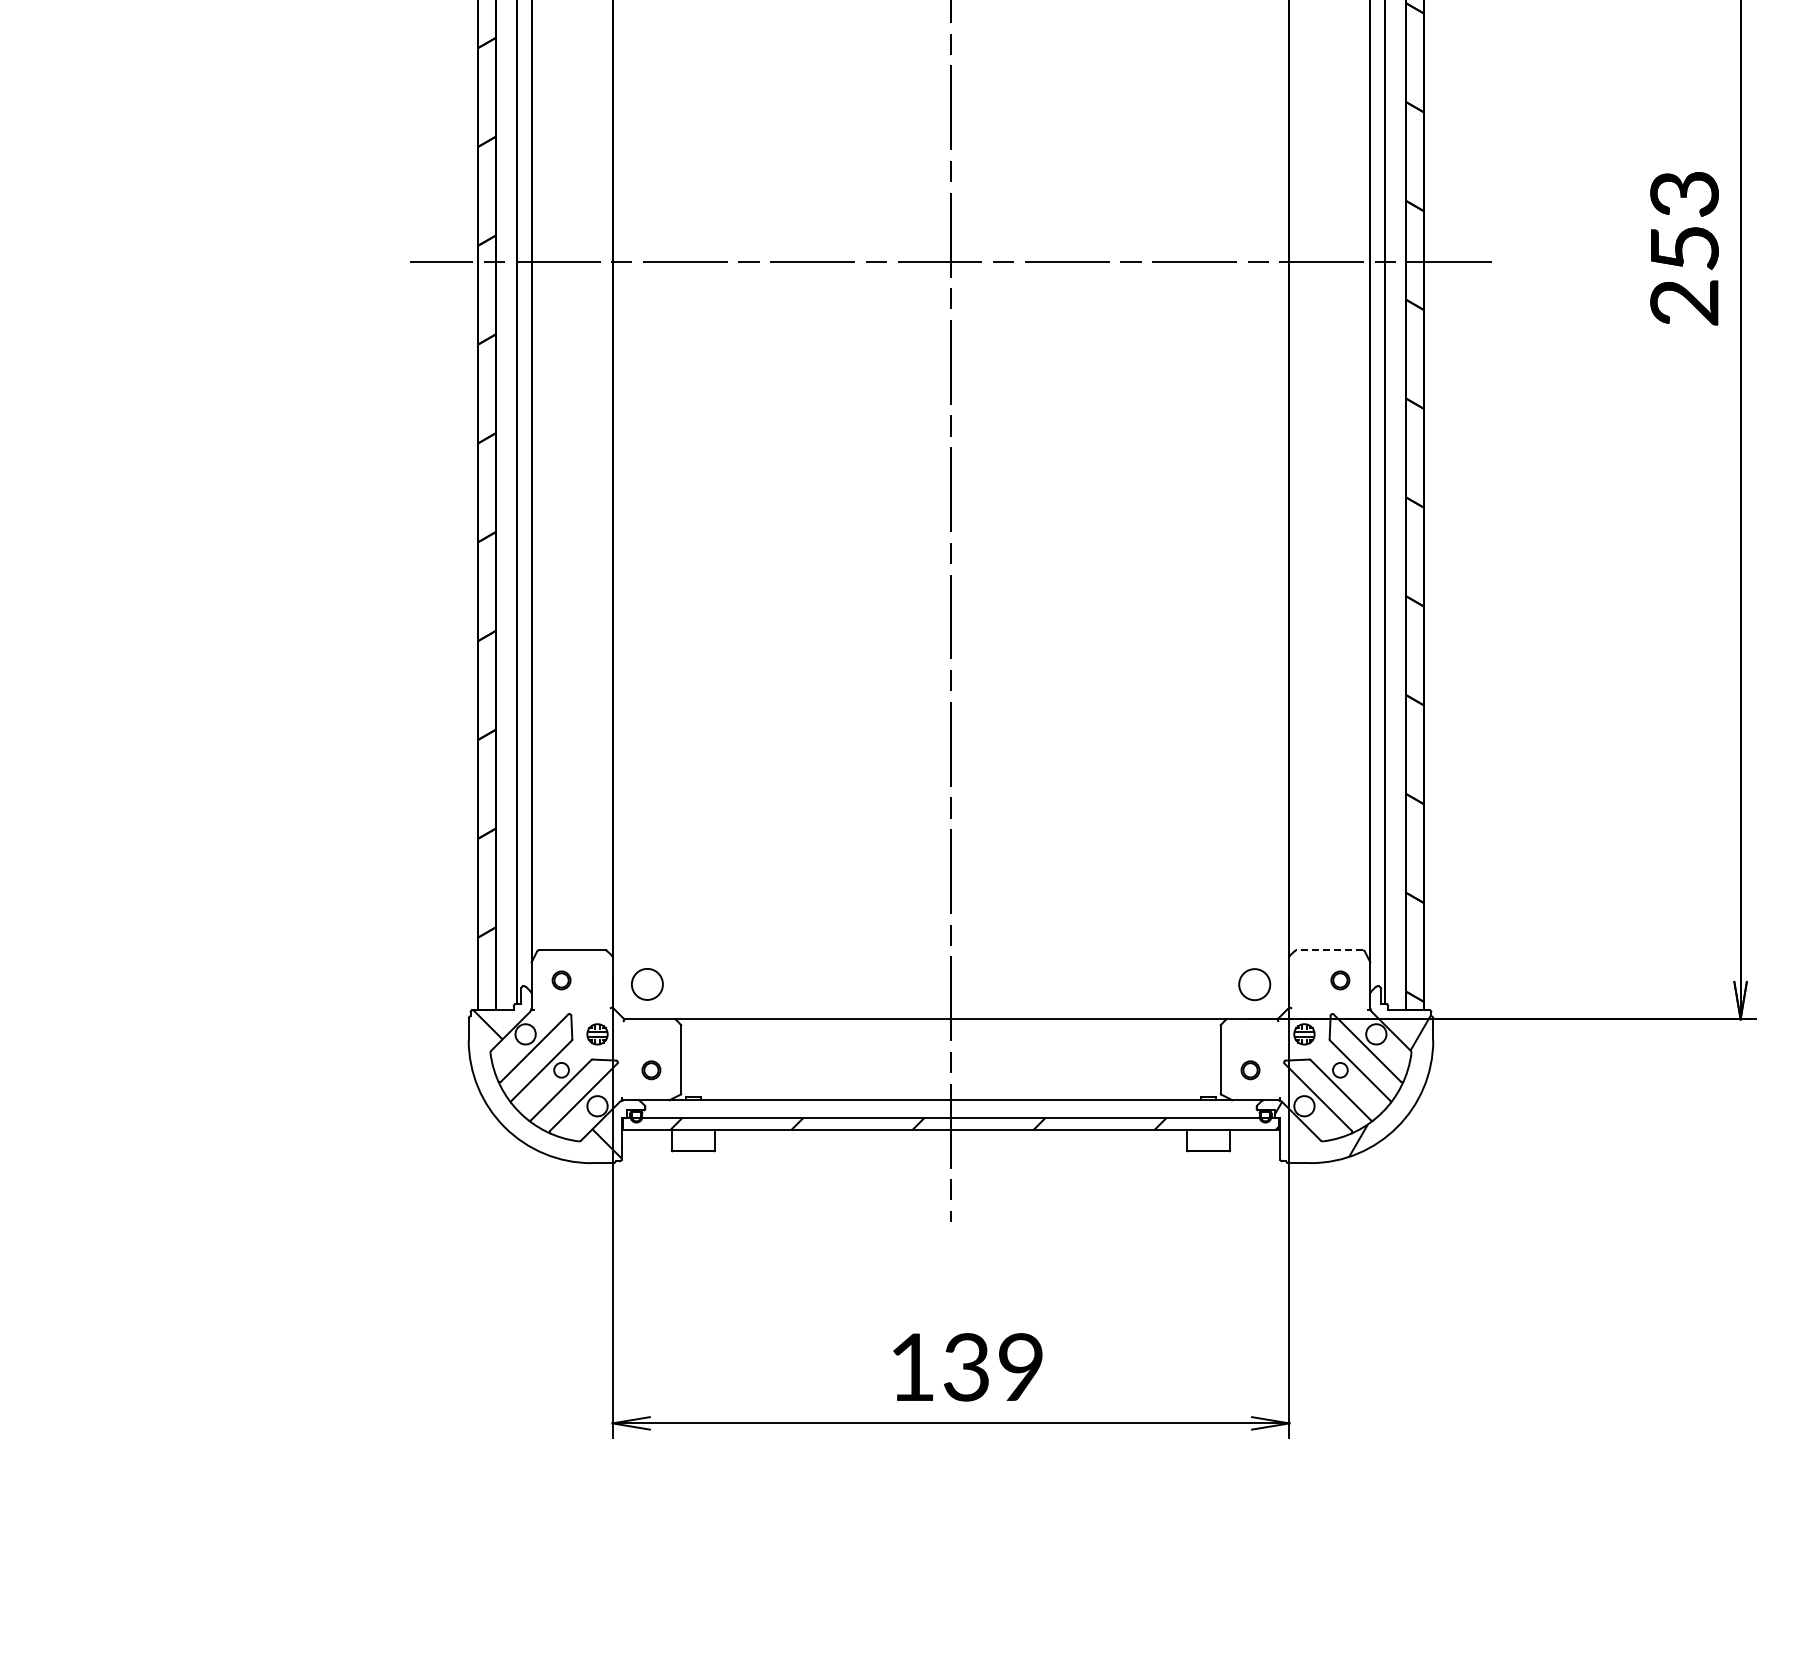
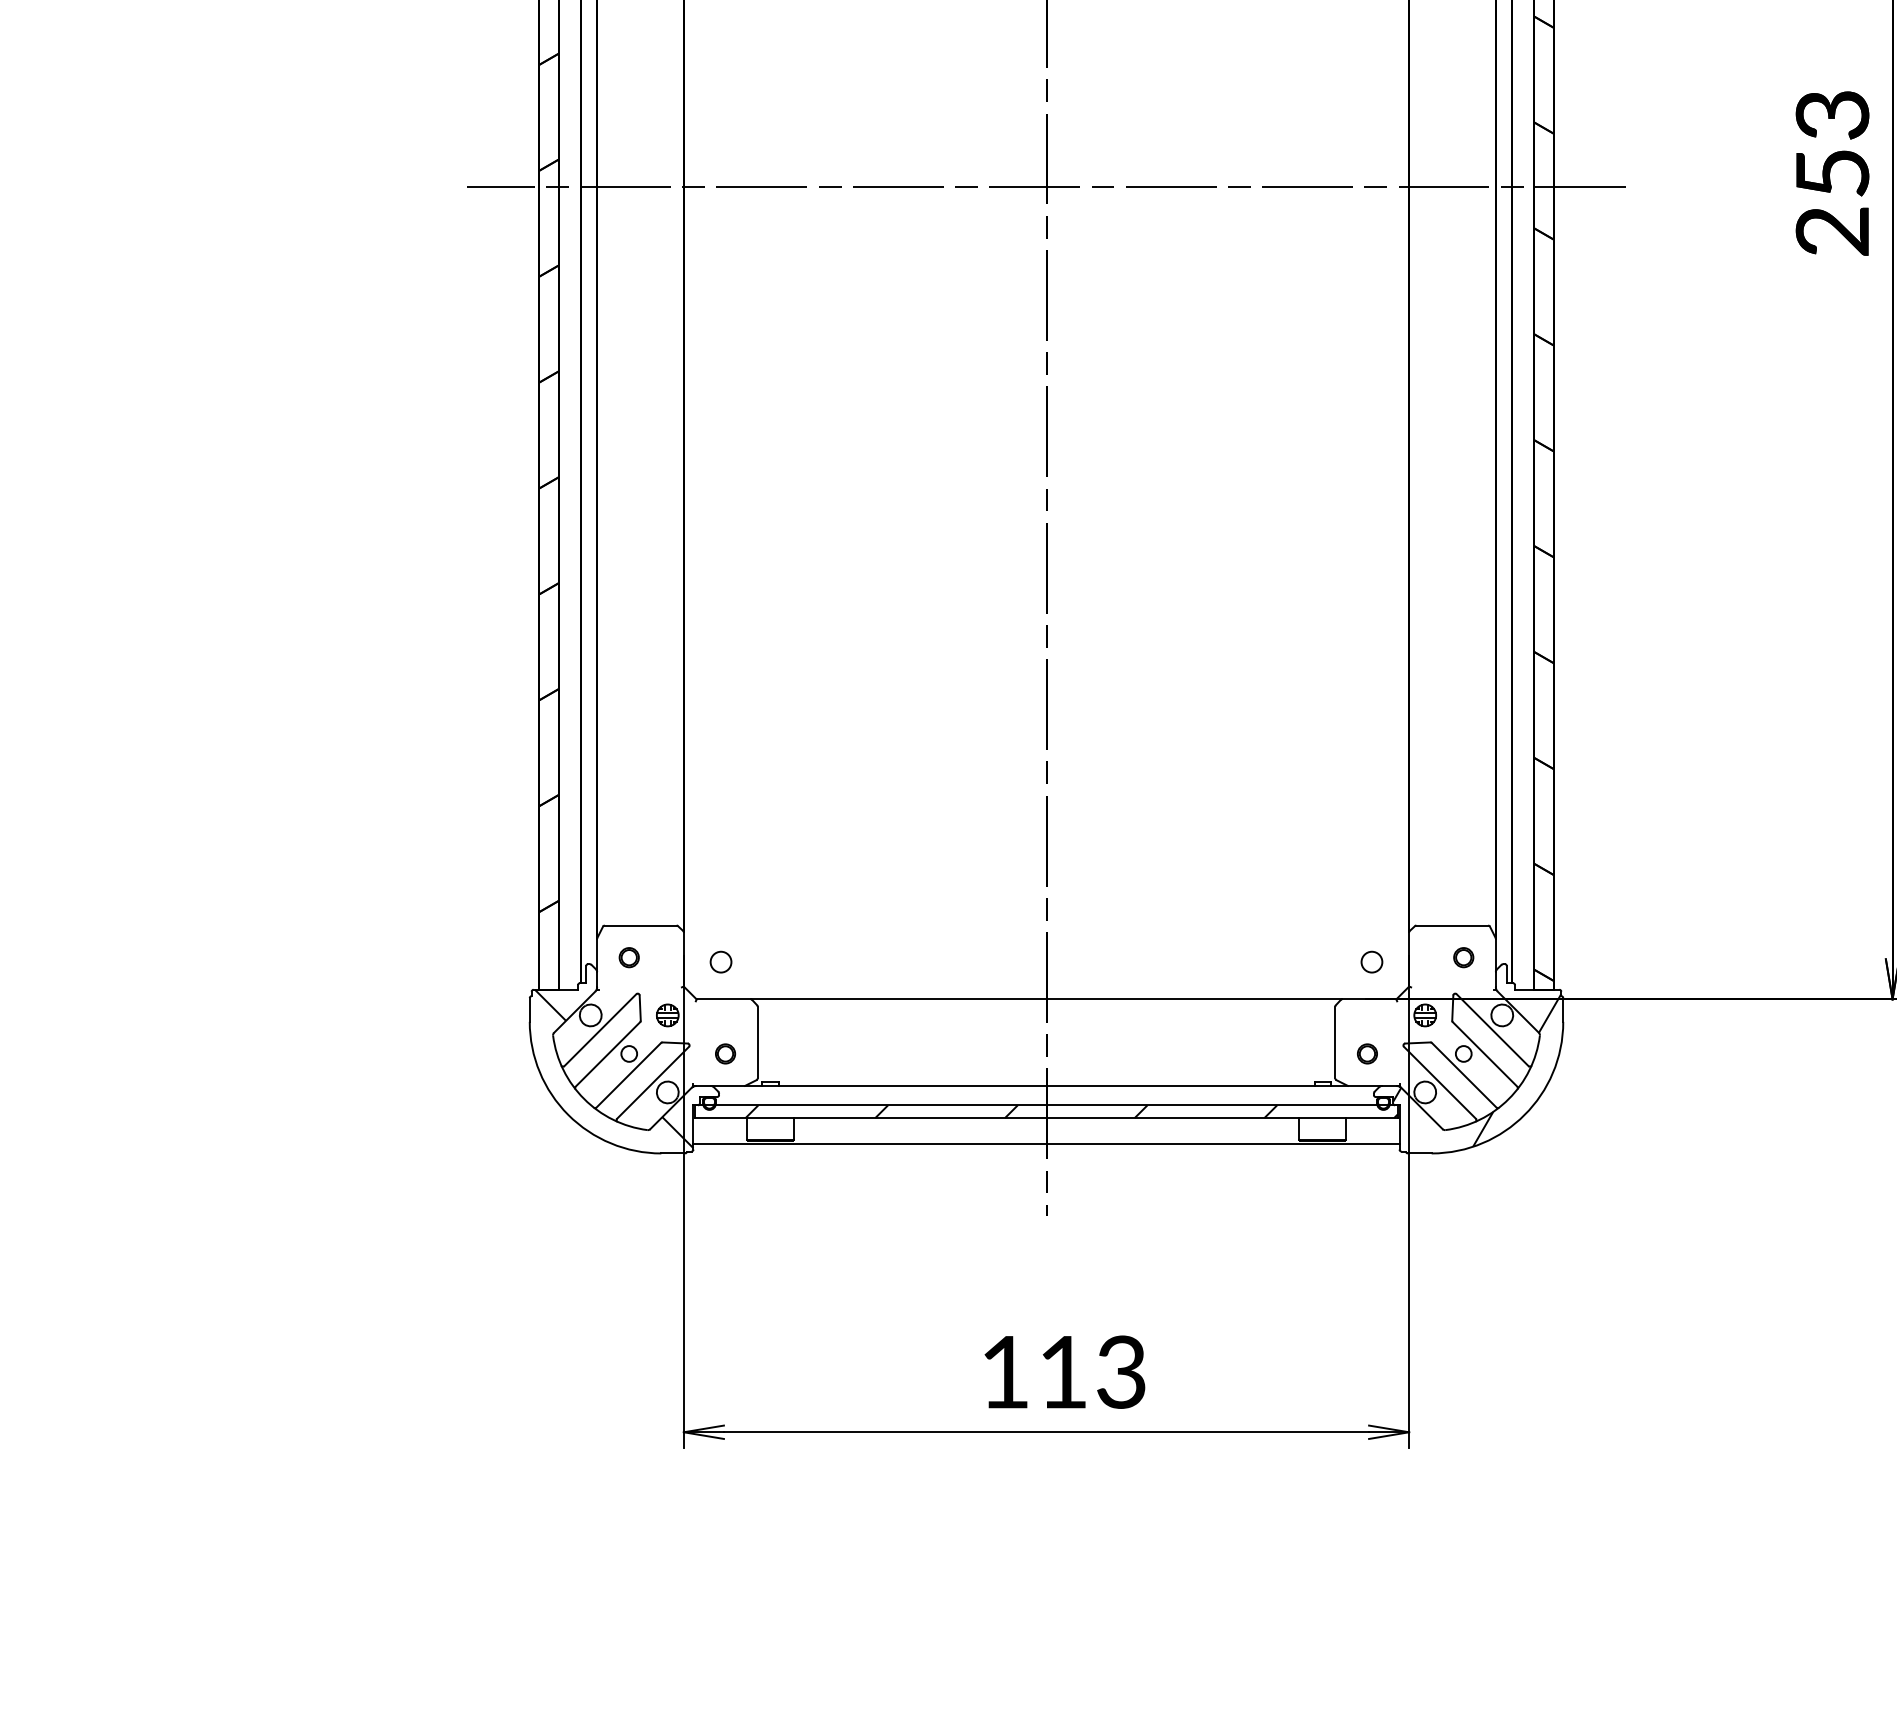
line: (1329, 950) -> (1452, 925), dashed -> solid
circle: (646, 984) -> (720, 962), size x0.62
circle: (1254, 984) -> (1371, 962), size x0.62
line: (950, 1154) -> (1045, 1144), added
text: (993, 1367) -> (1092, 1372), 139 -> 113

